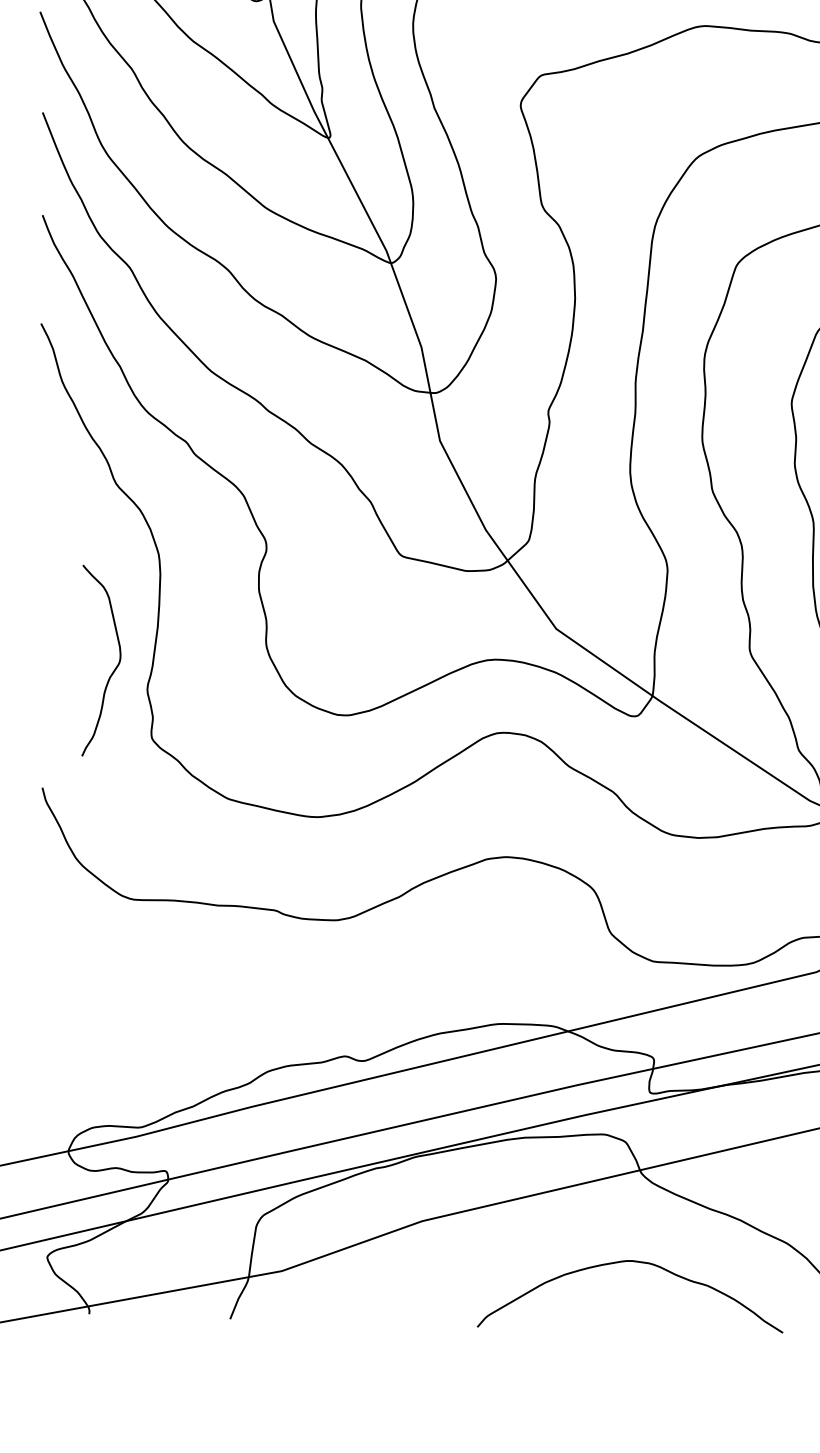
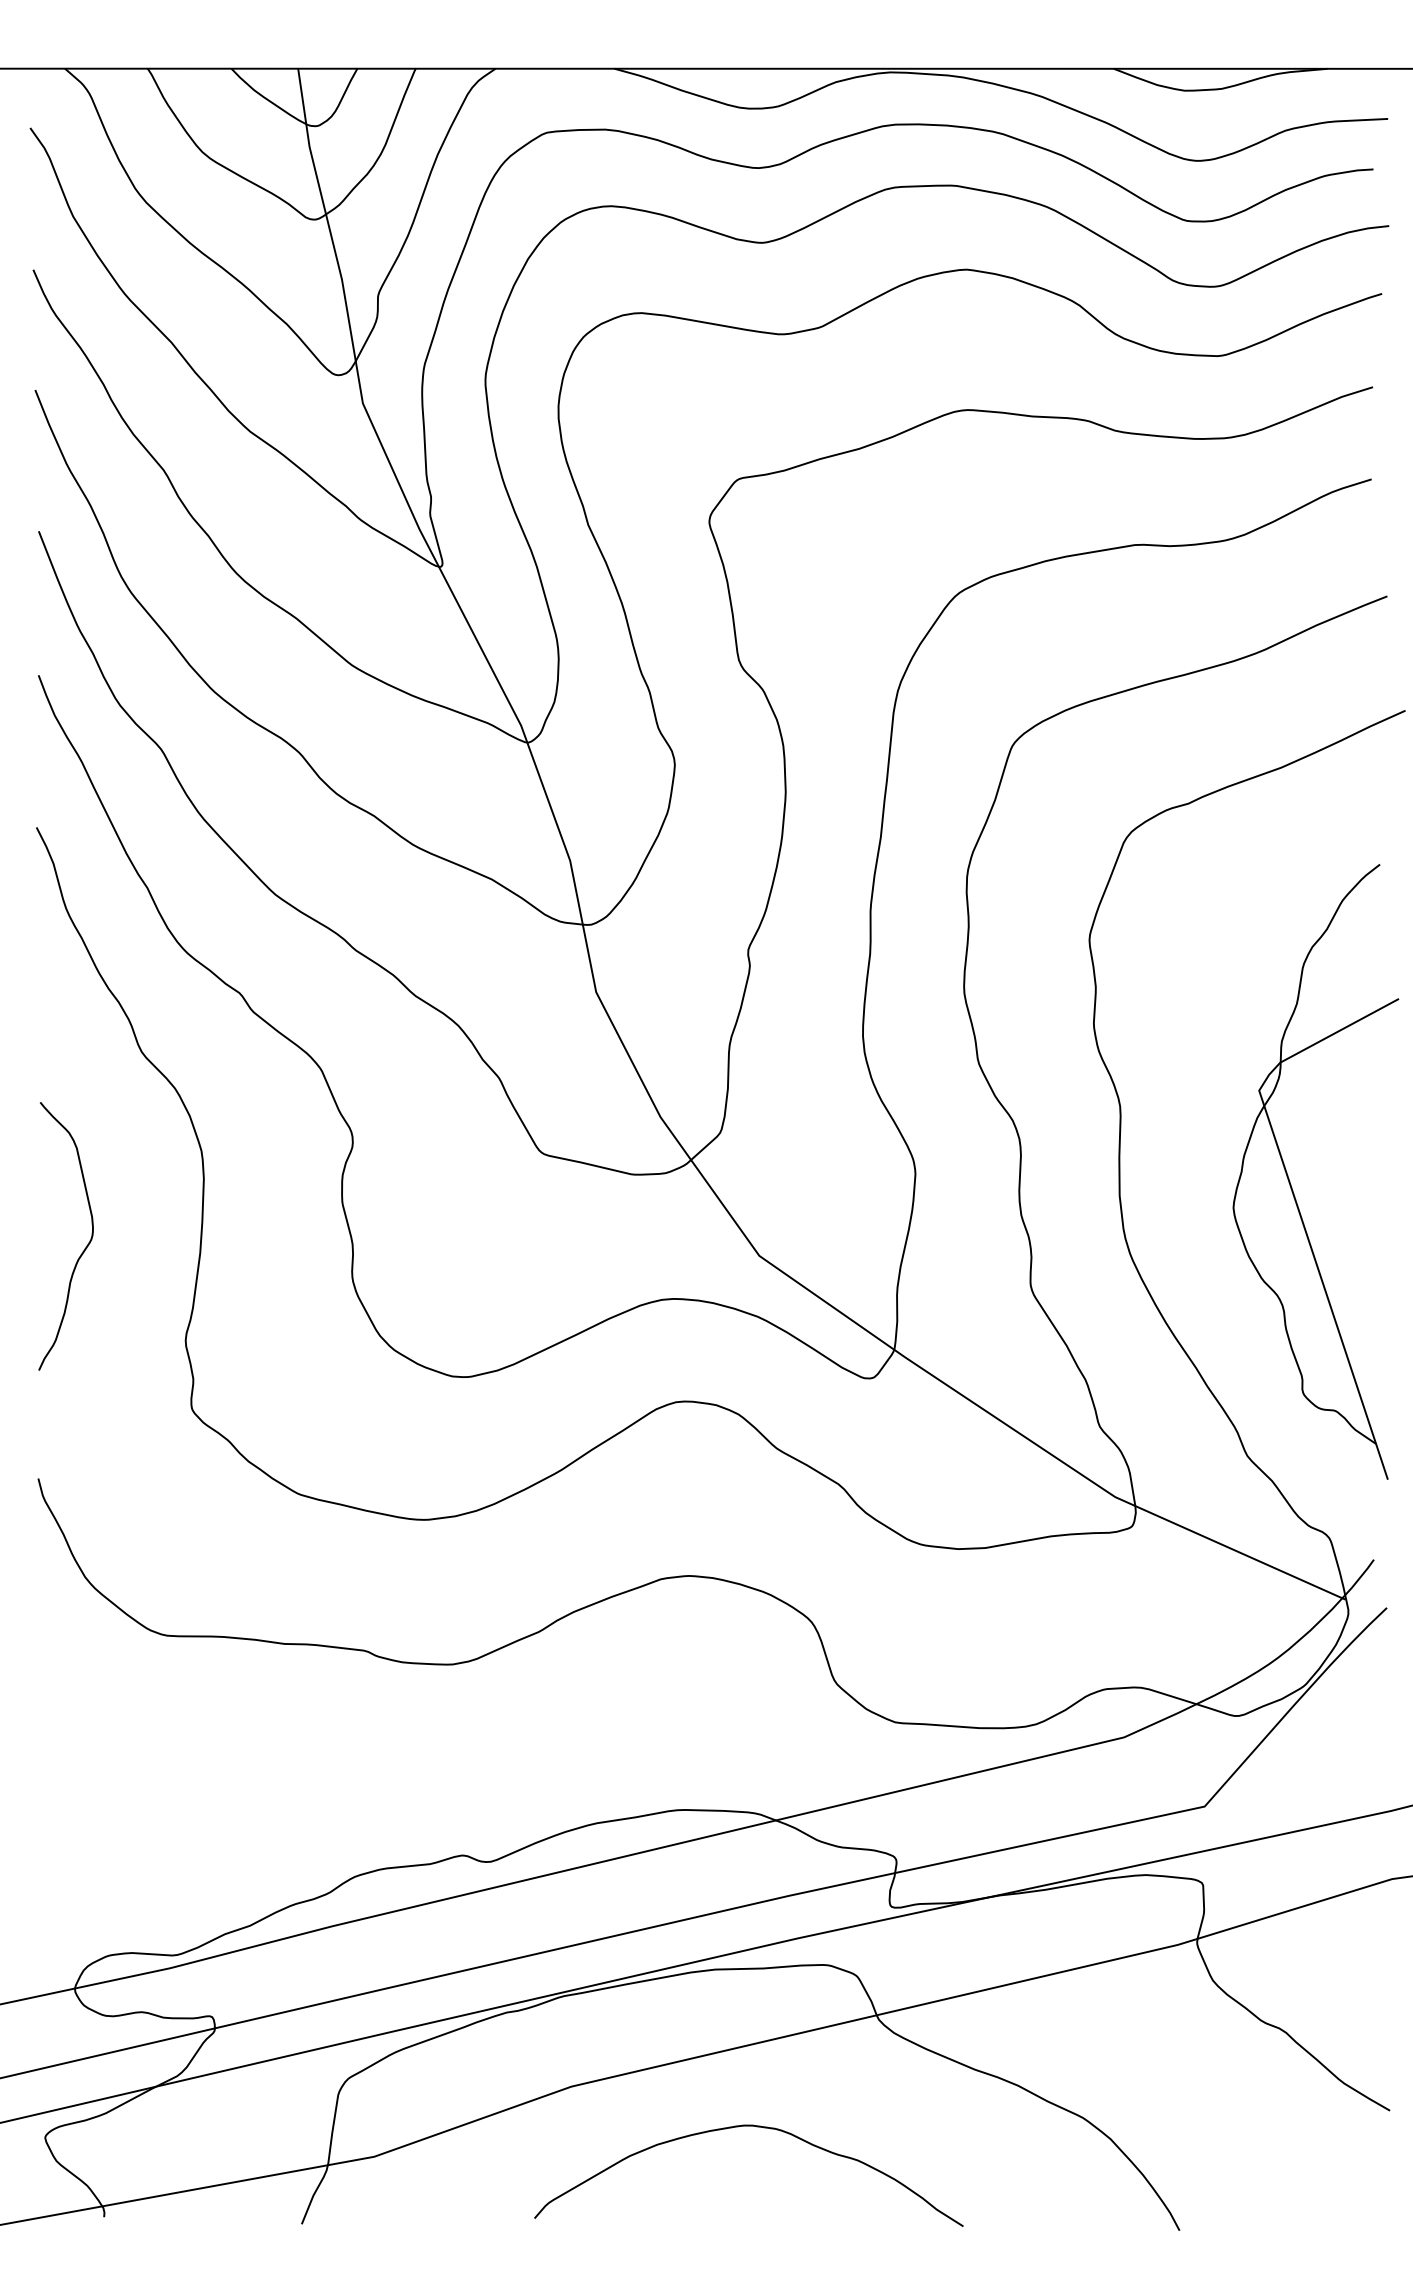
curve: (114, 669) -> (84, 1248), moved
curve: (635, 1262) -> (756, 2127), moved

